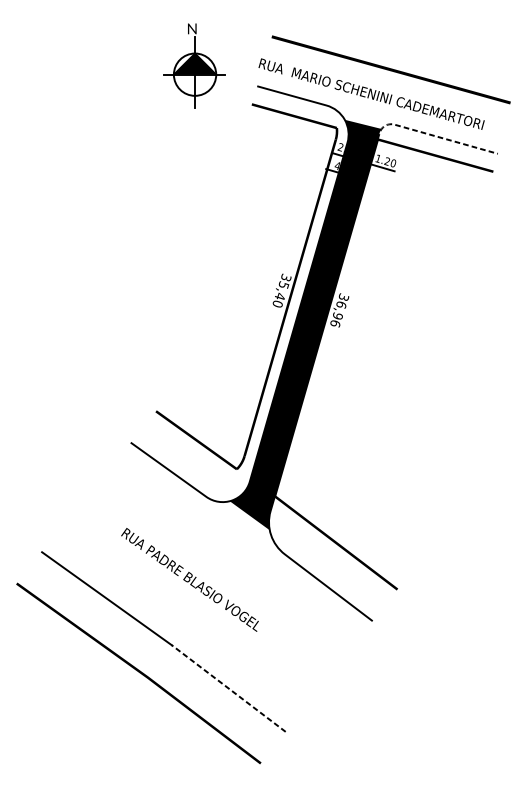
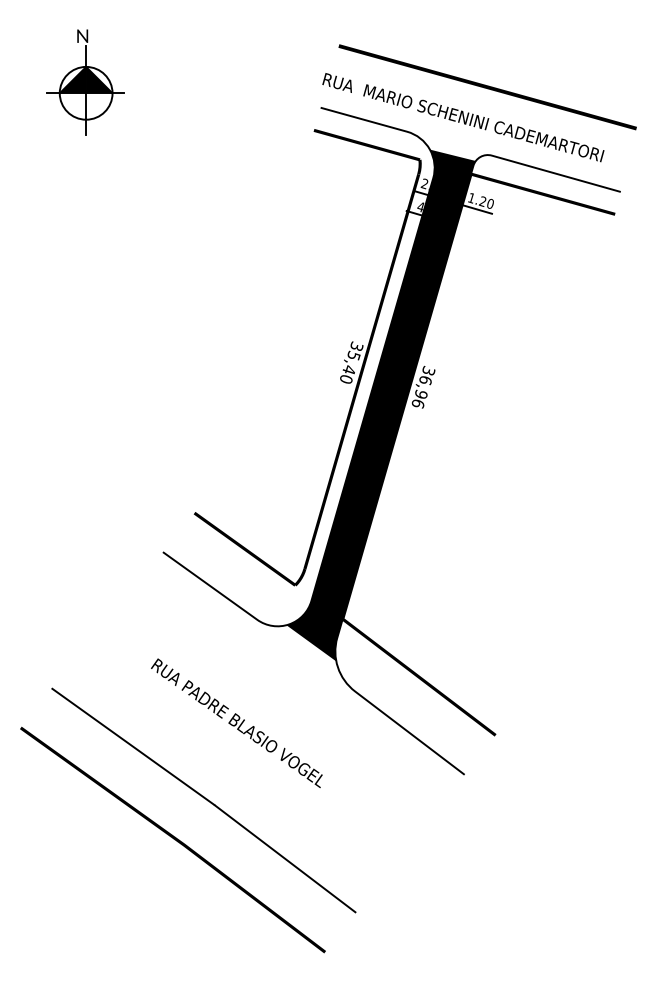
part: (194, 66) -> (85, 82), moved
line: (429, 134) -> (535, 167), dashed -> solid
line: (228, 688) -> (284, 858), dashed -> solid

